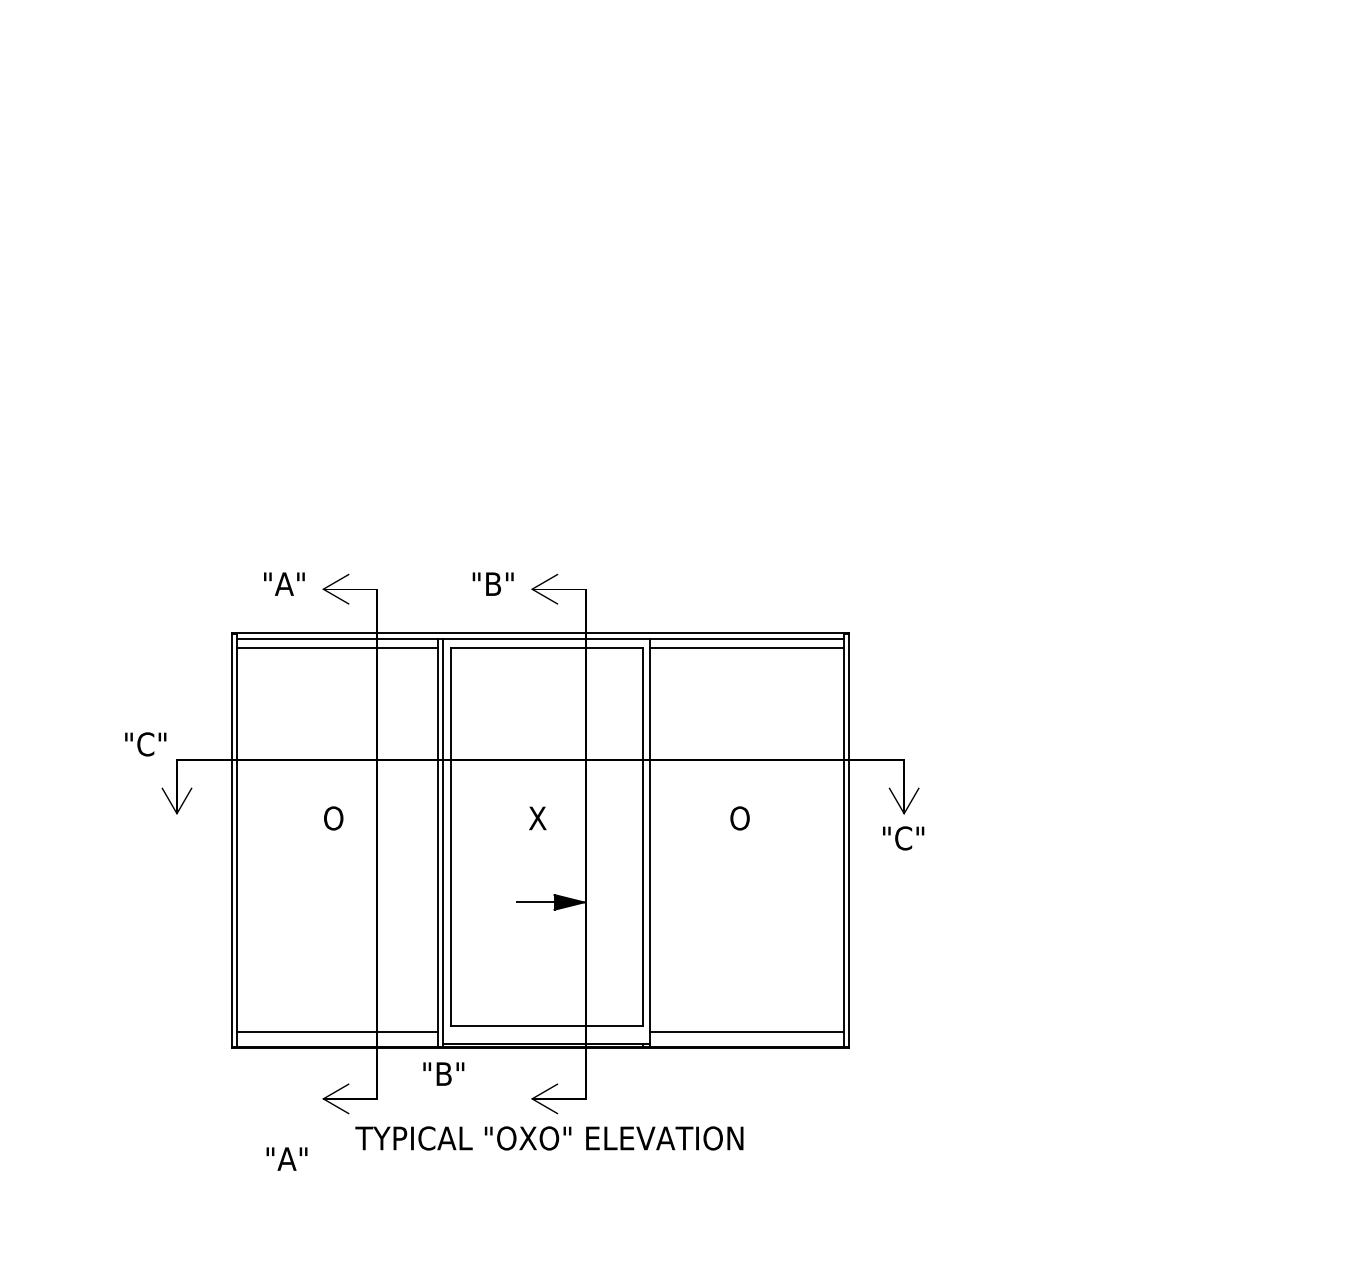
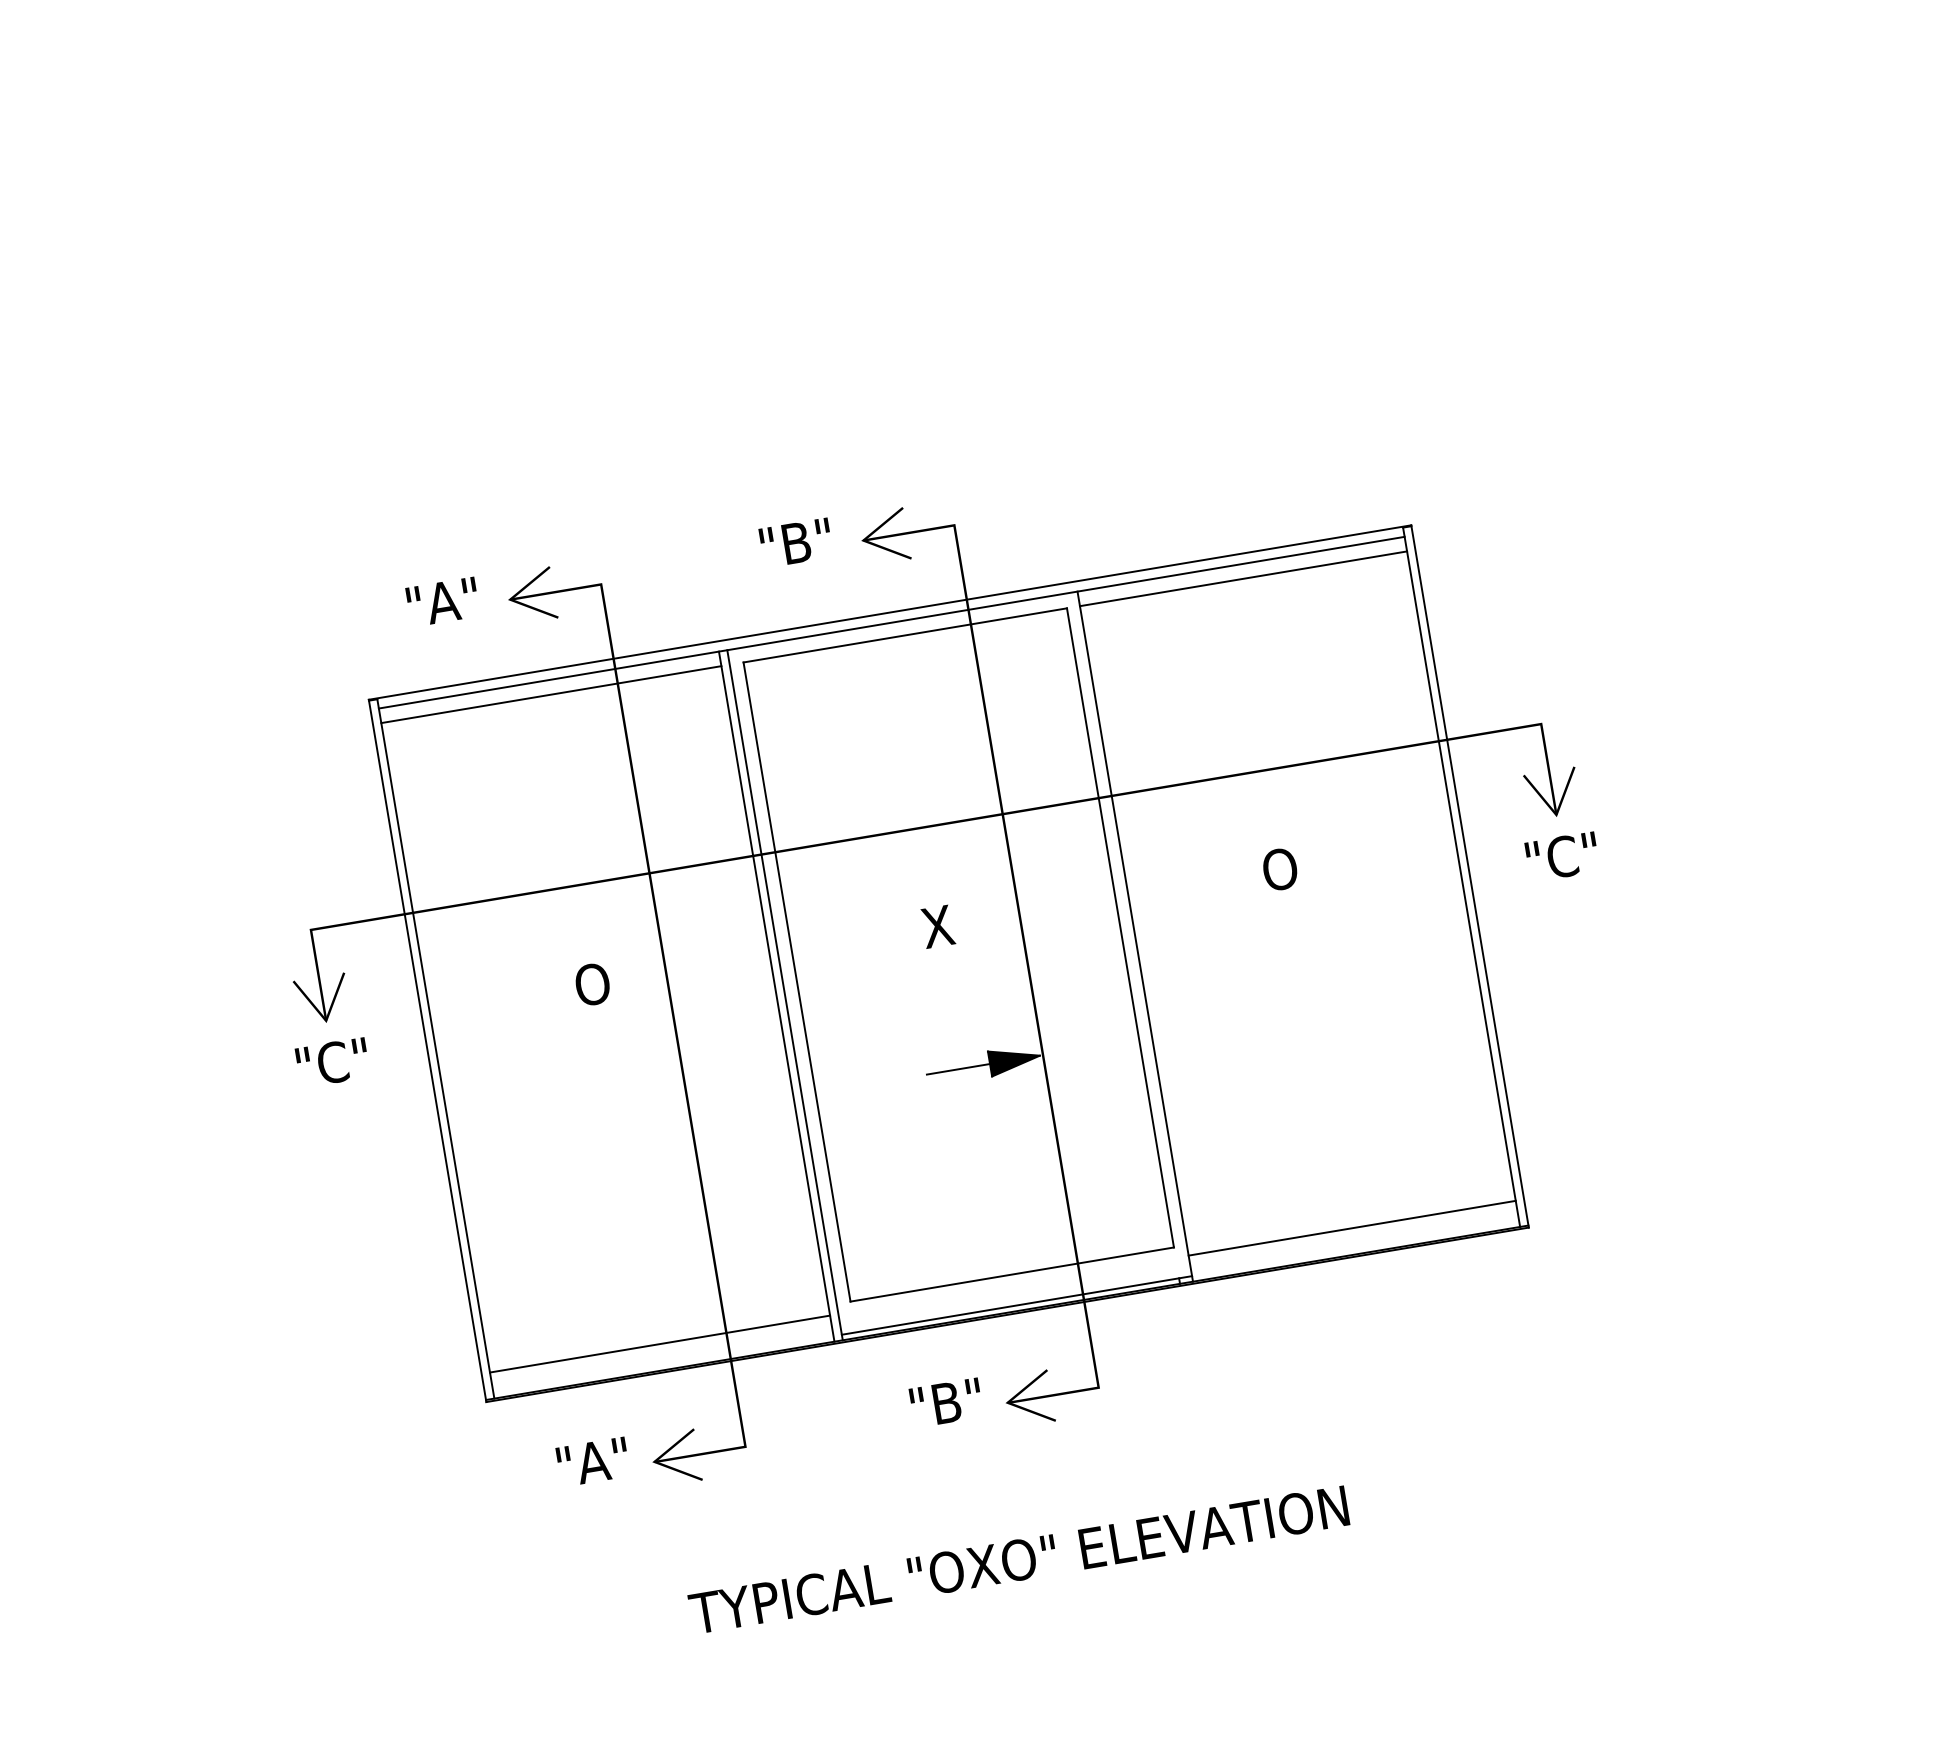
text: (145, 744) -> (332, 1062), moved
text: (443, 1073) -> (945, 1402), moved
text: (549, 1138) -> (1019, 1560), moved
text: (286, 1158) -> (592, 1461), moved

